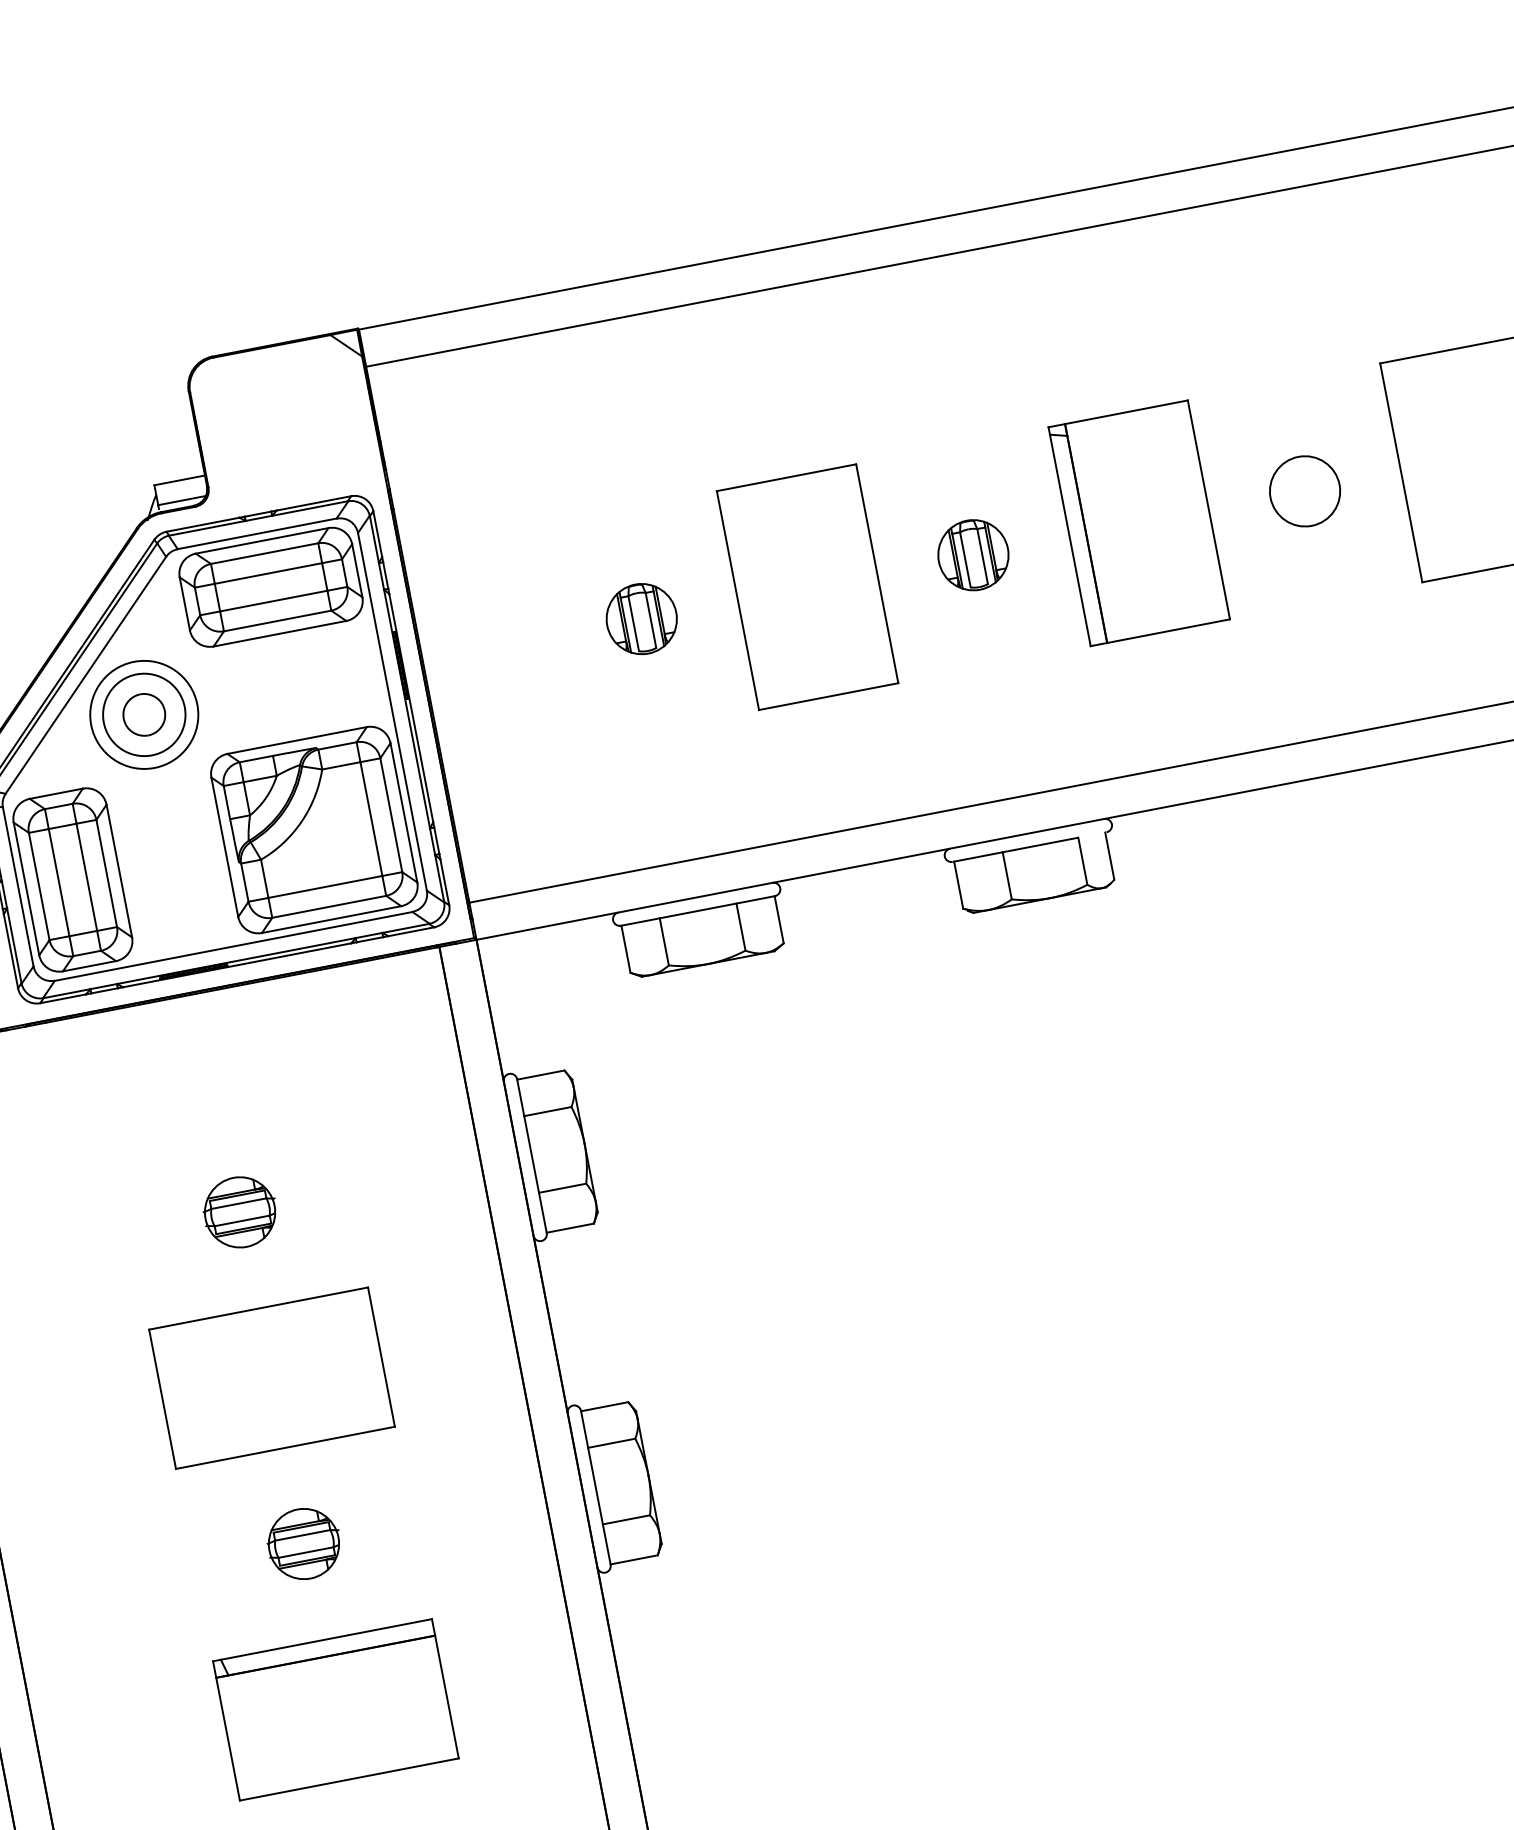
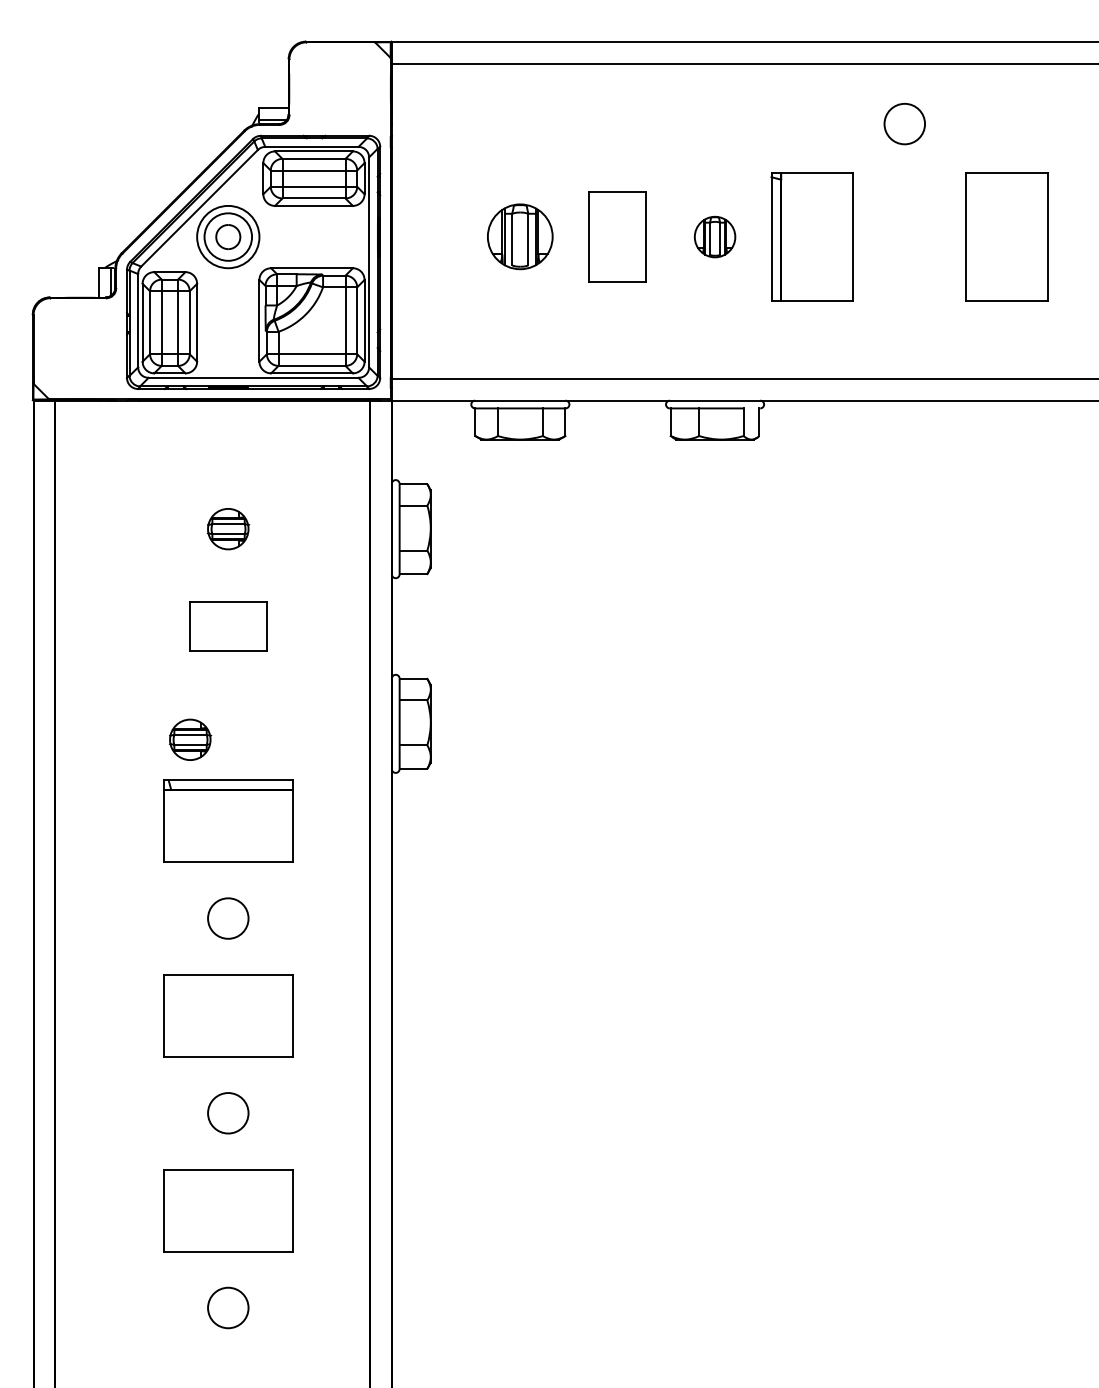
circle: (1304, 492) -> (904, 124), moved
part: (807, 586) -> (617, 236), size x0.7
part: (642, 619) -> (520, 237), size x1.6
part: (272, 1378) -> (228, 626), size x0.6
part: (304, 1543) -> (190, 739), moved

